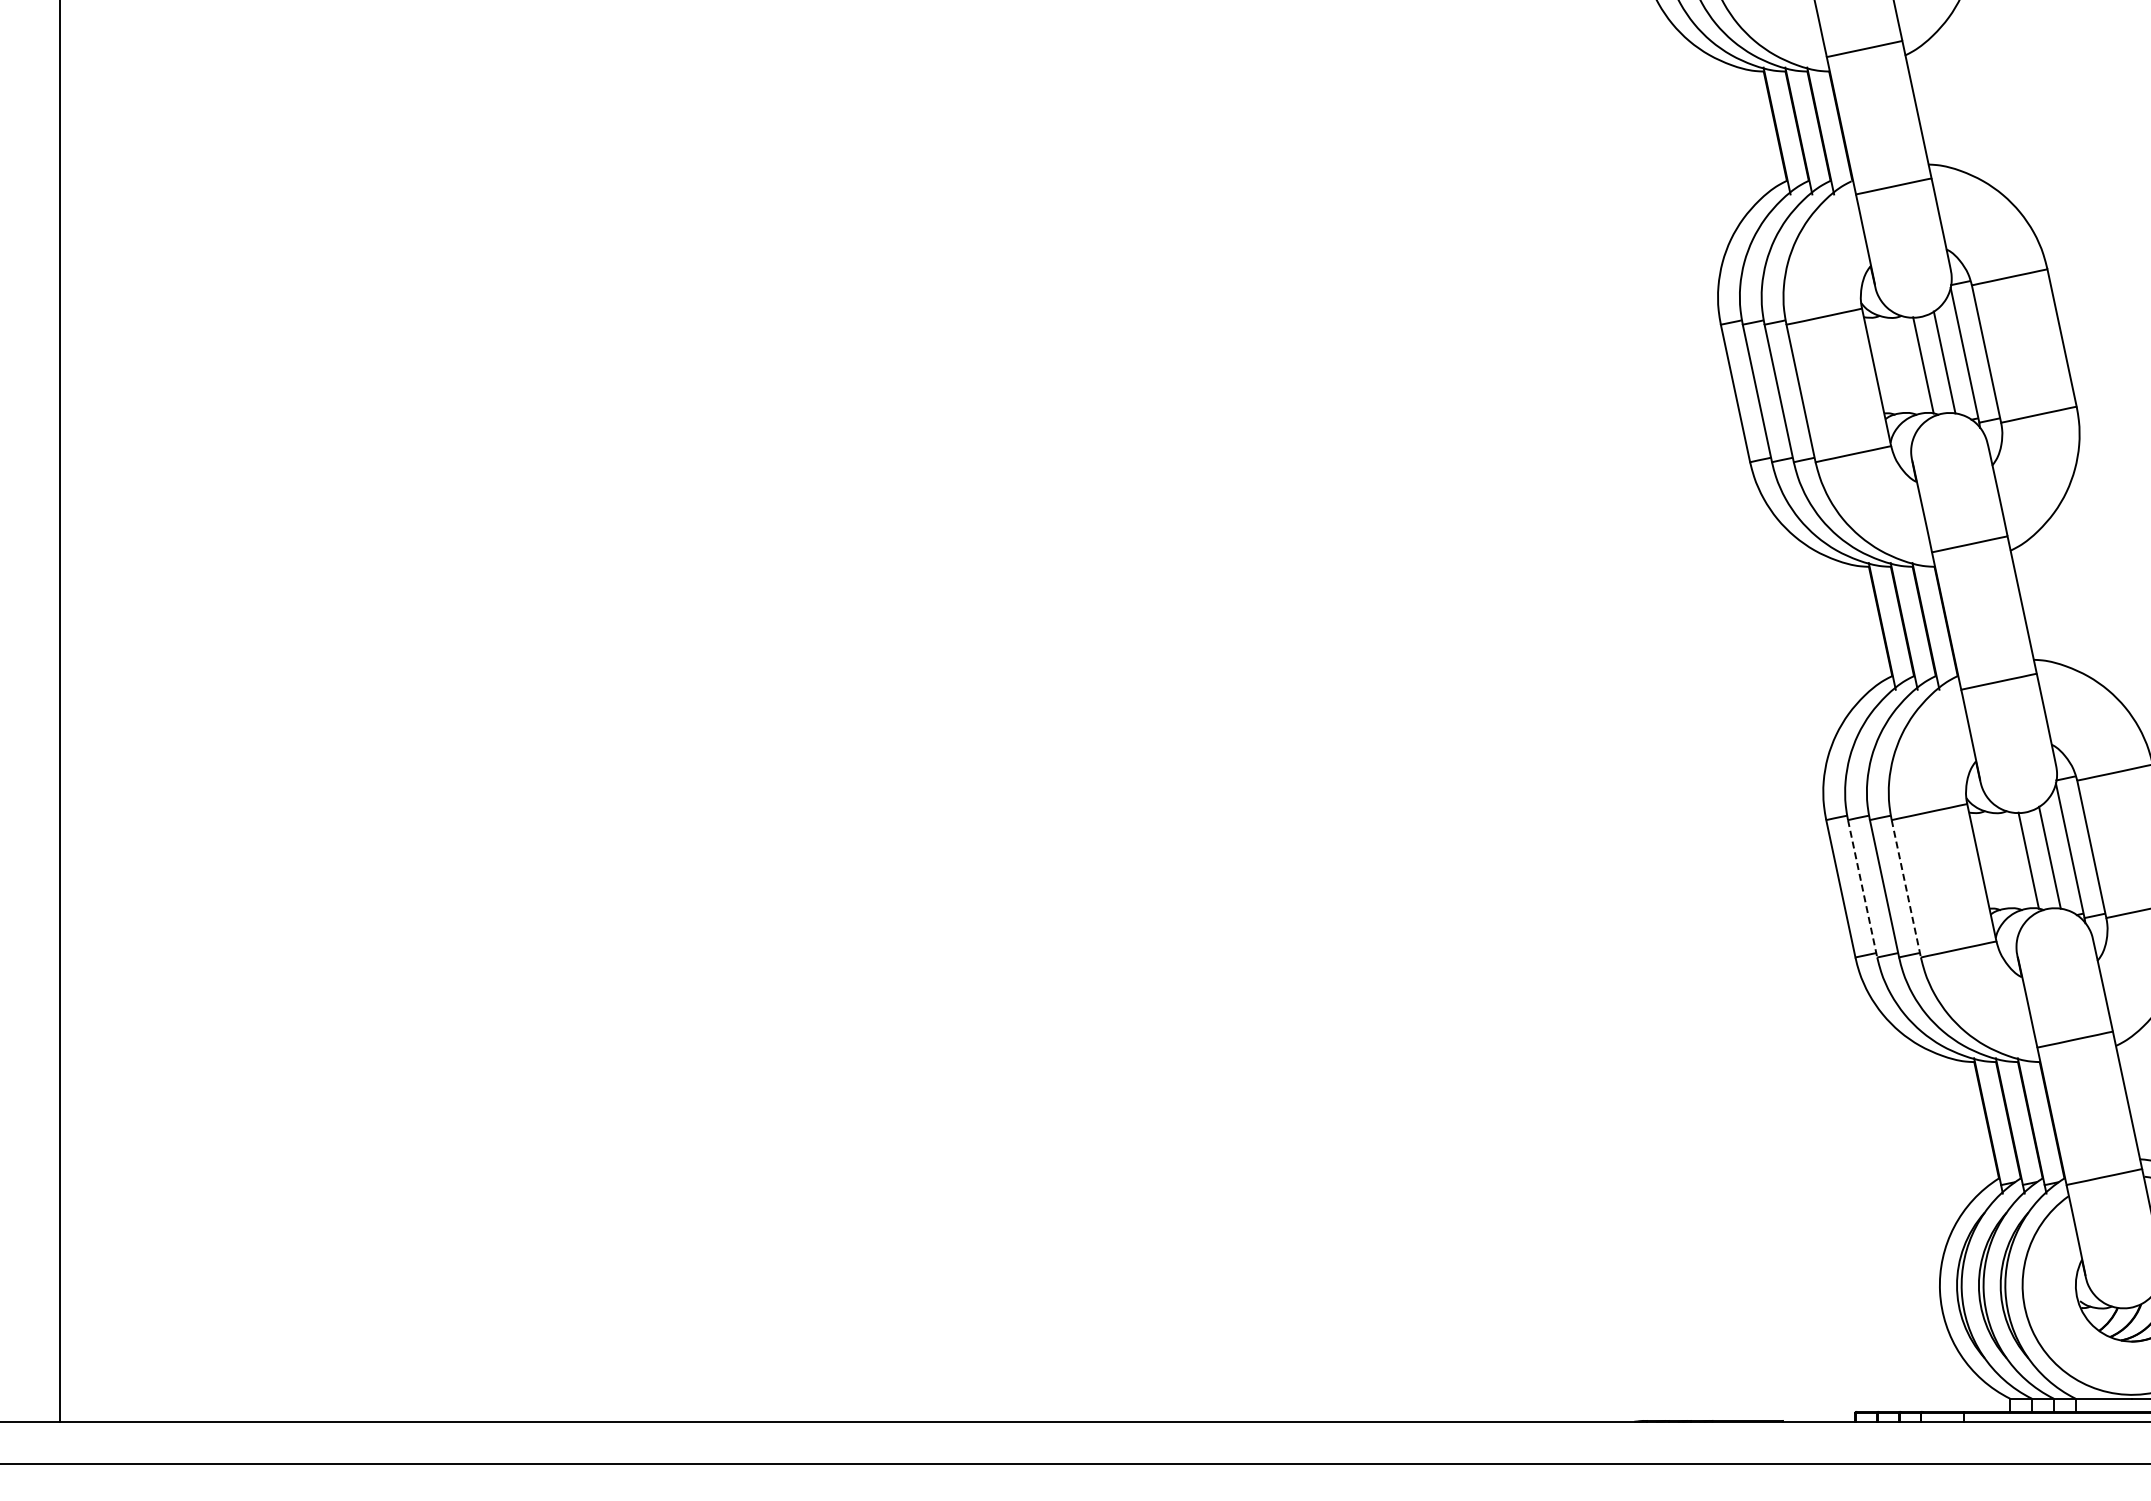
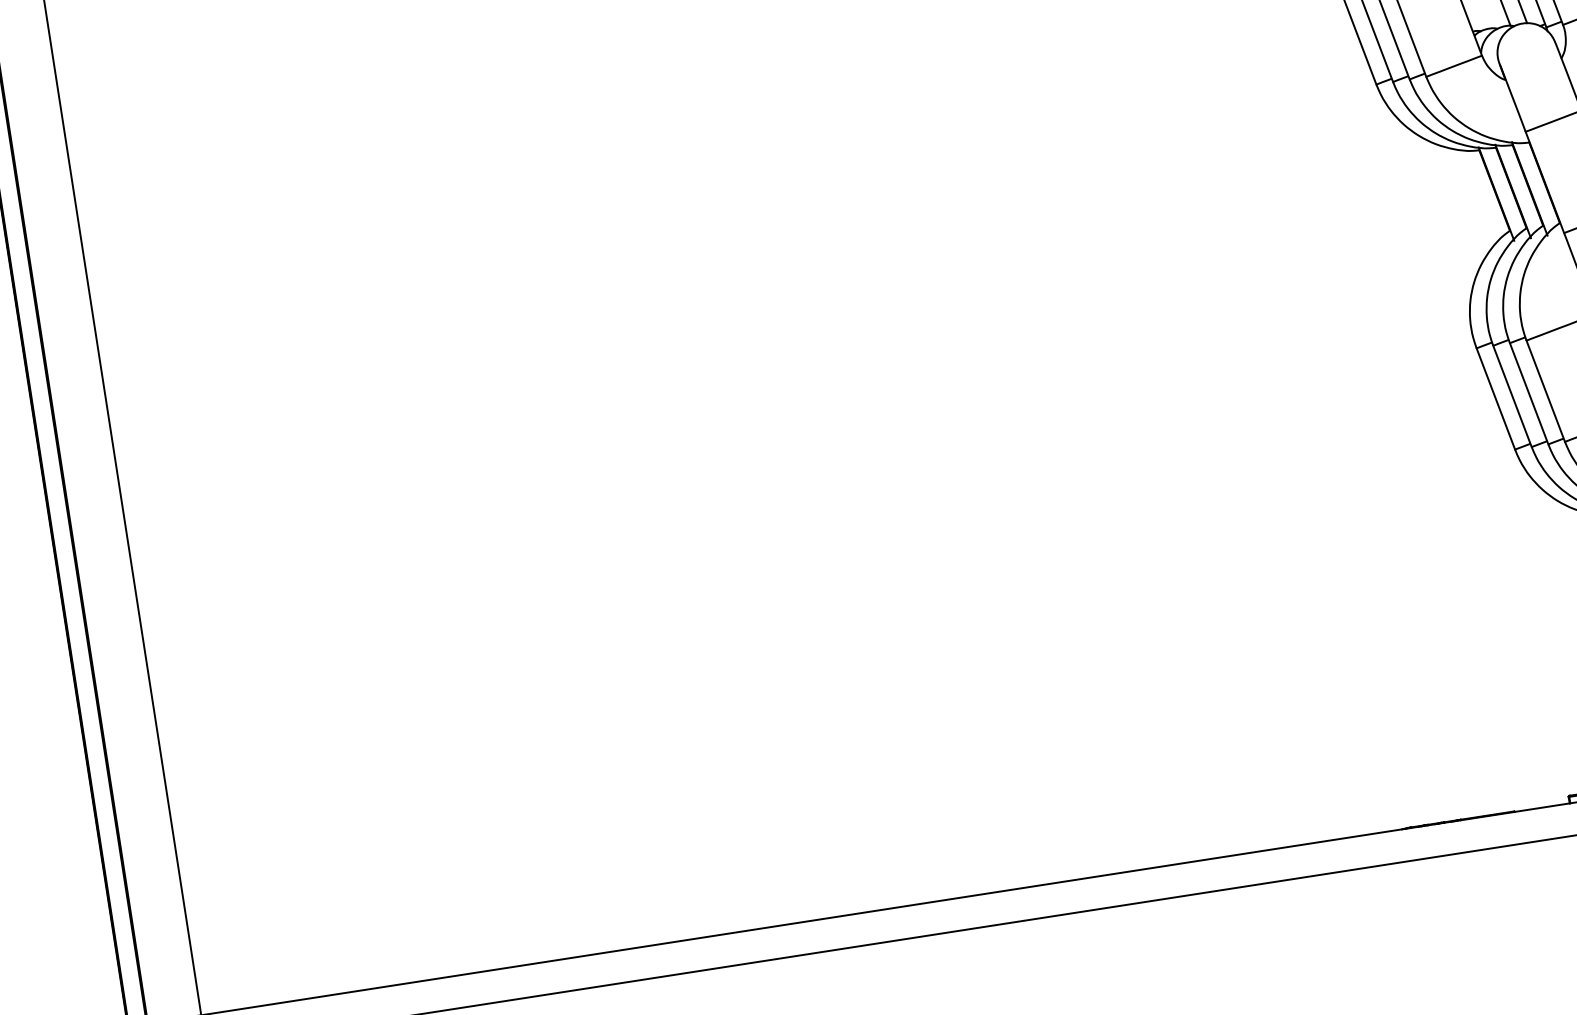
line: (1862, 889) -> (1512, 396), dashed -> solid
line: (1906, 889) -> (1545, 391), dashed -> solid

